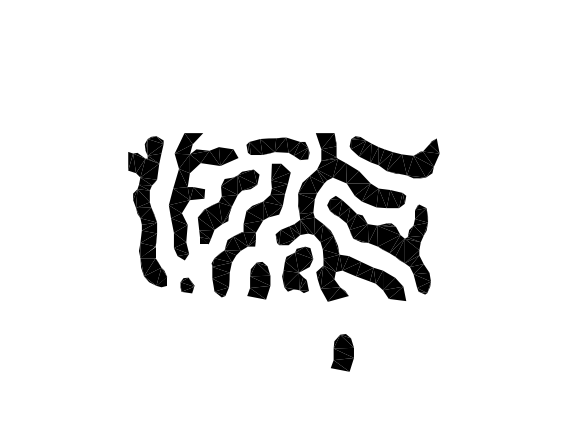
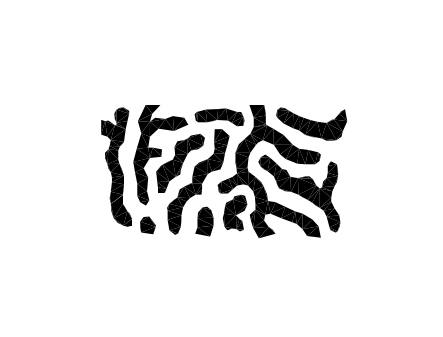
part: (186, 285) -> (147, 225), size x1.43
part: (342, 352) -> (270, 278), removed

